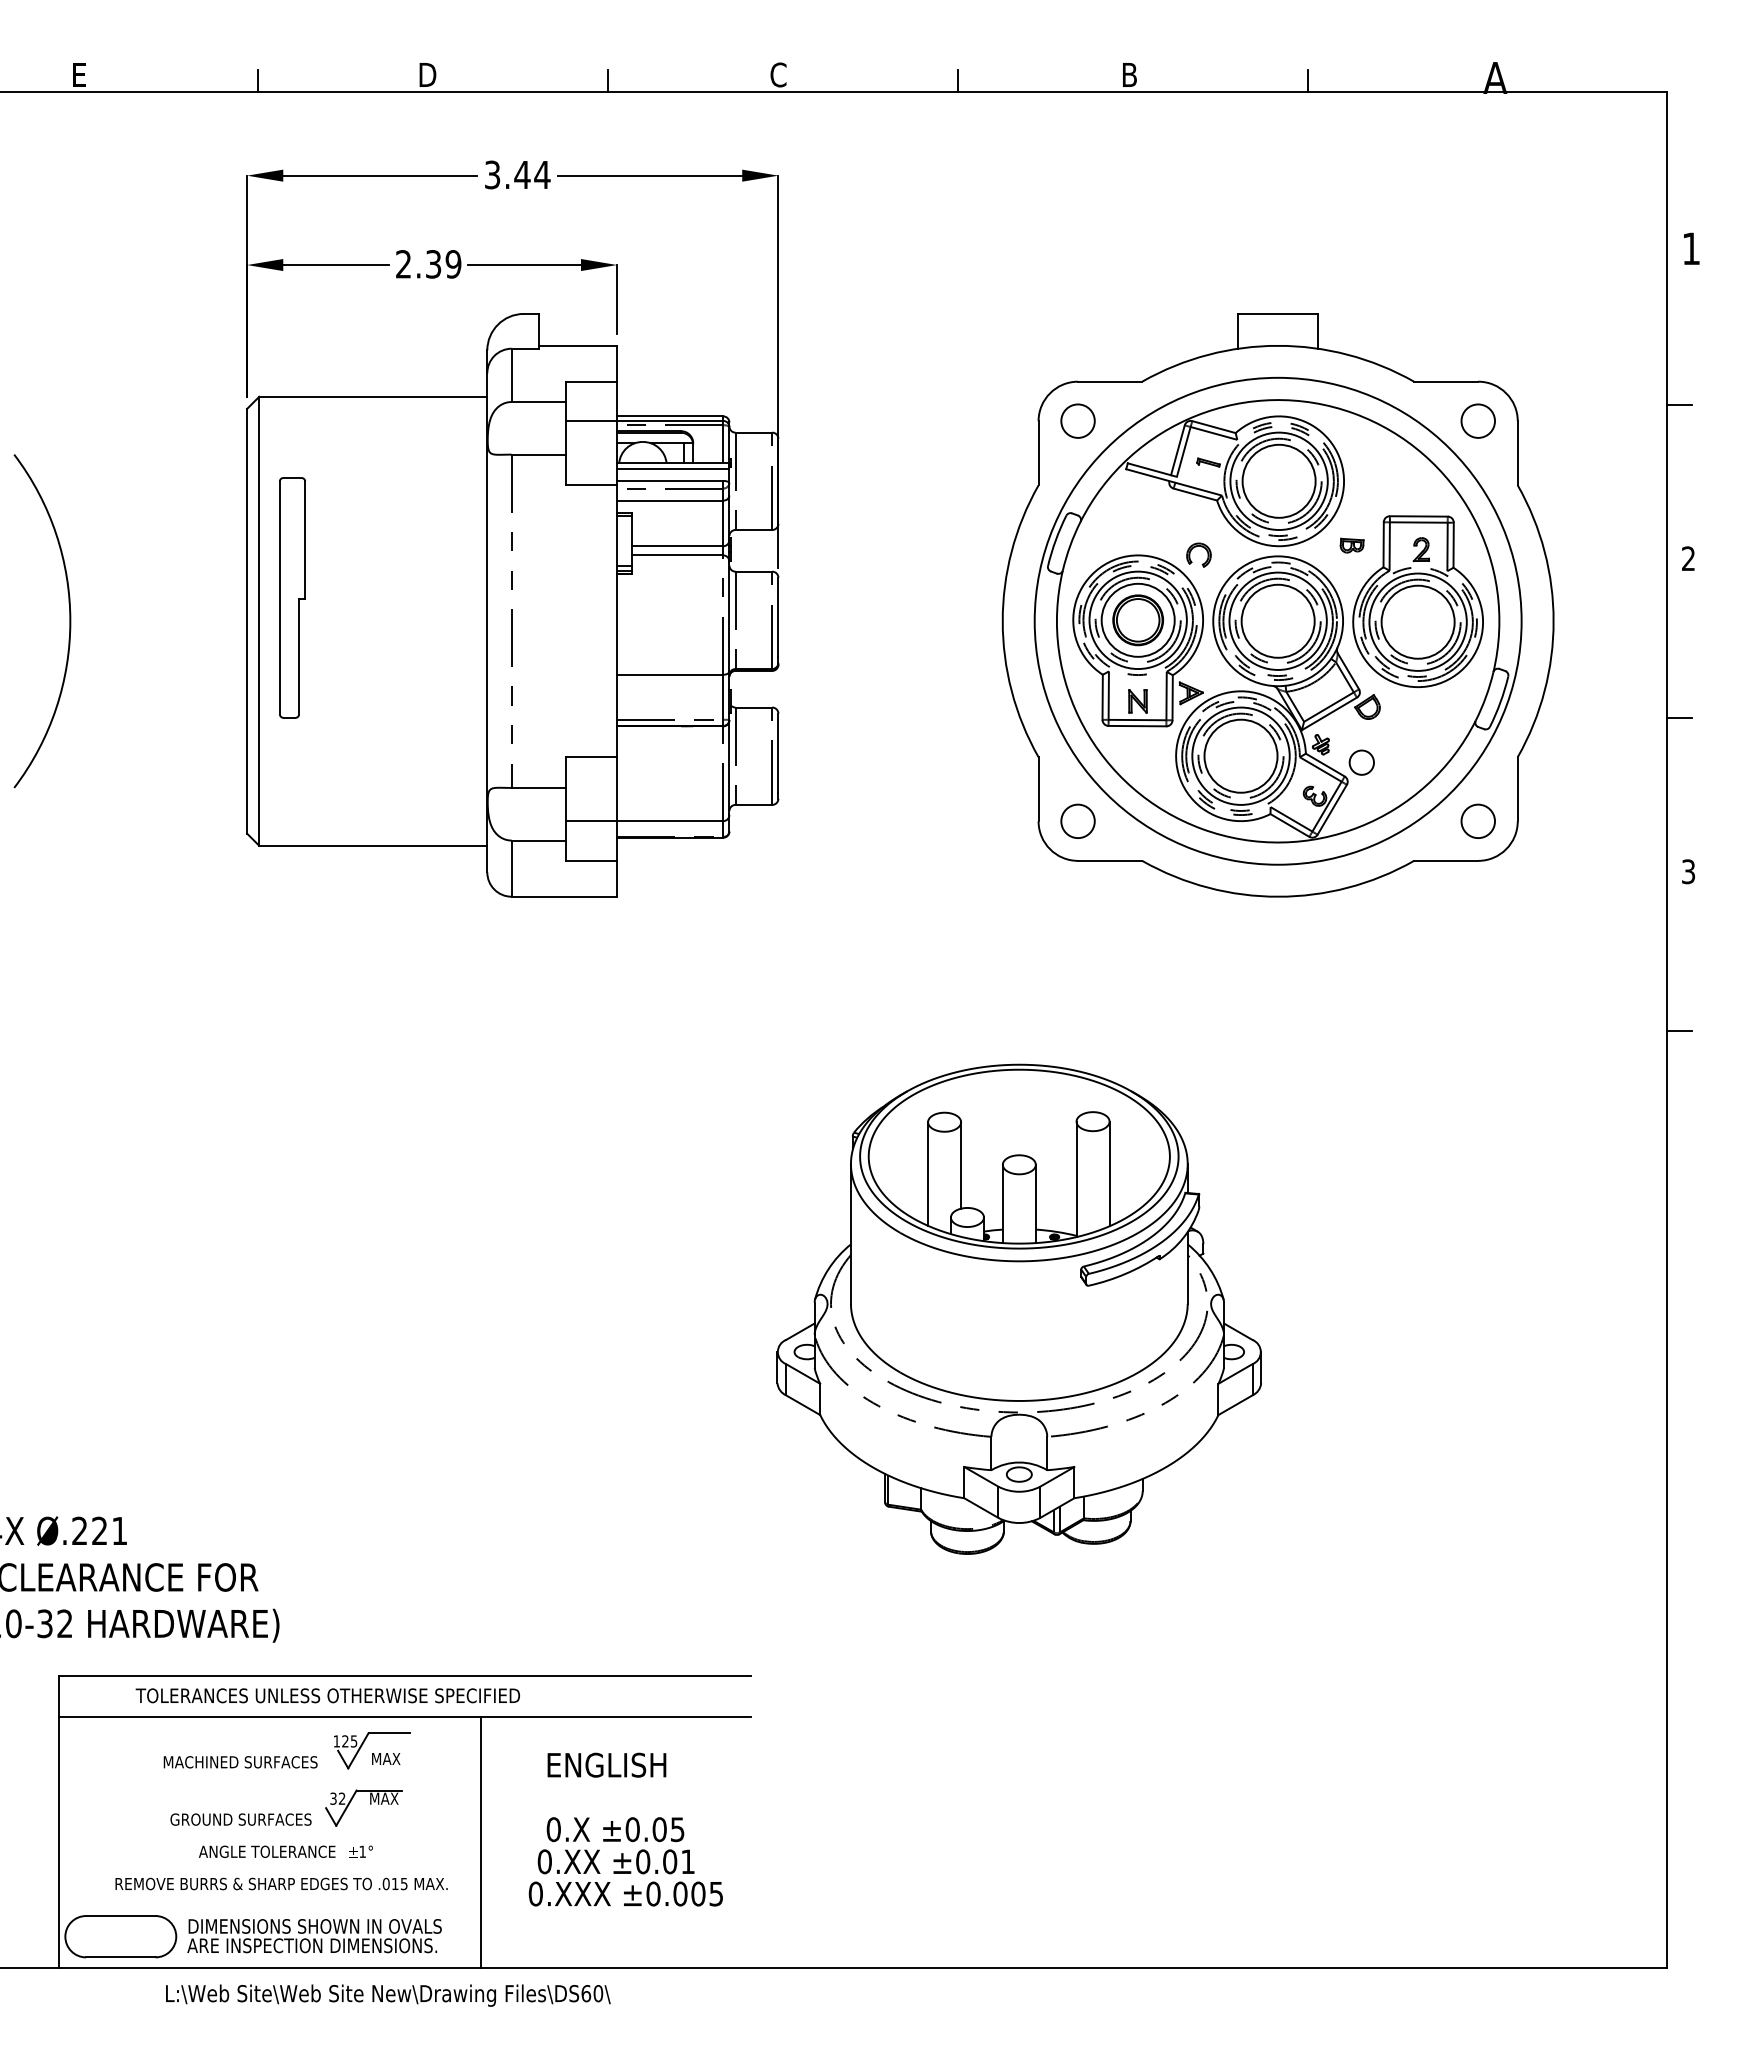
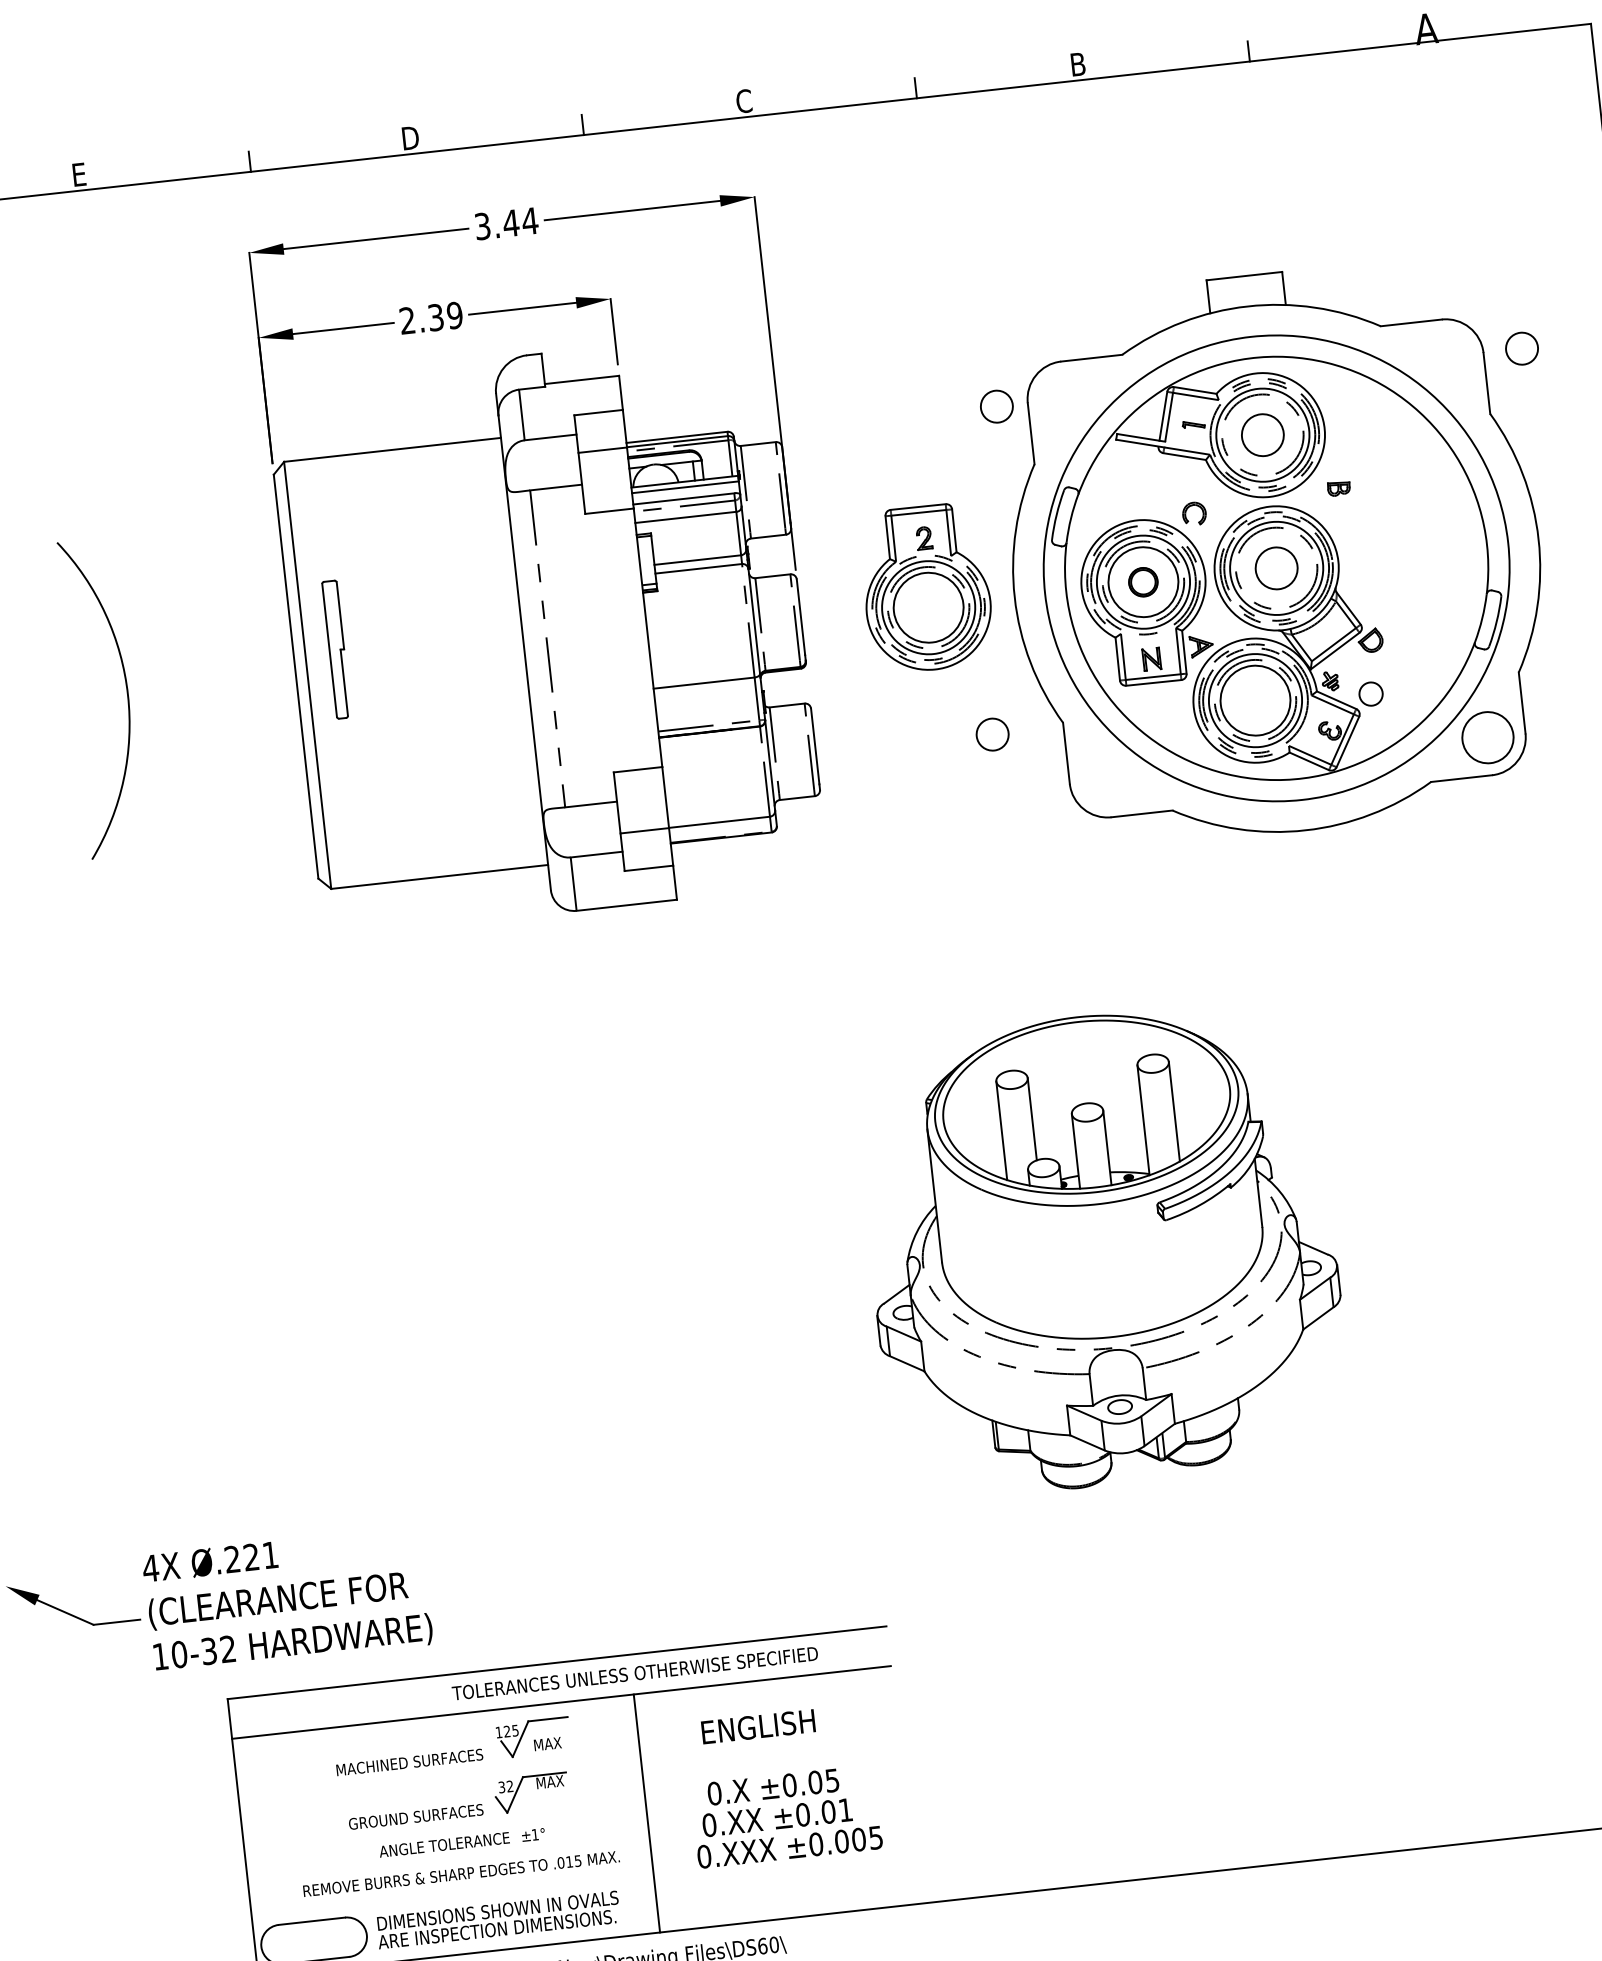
circle: (1077, 420) -> (996, 406), moved
circle: (1477, 420) -> (1521, 348), moved
circle: (1278, 480) -> (1262, 434), size x0.6
part: (292, 597) -> (336, 649), size x0.6
part: (1417, 601) -> (925, 588), moved
part: (1137, 620) -> (1142, 582), size x0.6
circle: (1277, 620) -> (1275, 567), size x0.6
circle: (1077, 820) -> (992, 733), moved
circle: (1478, 821) -> (1488, 737), size x1.6
text: (327, 1695) -> (634, 1673), moved

